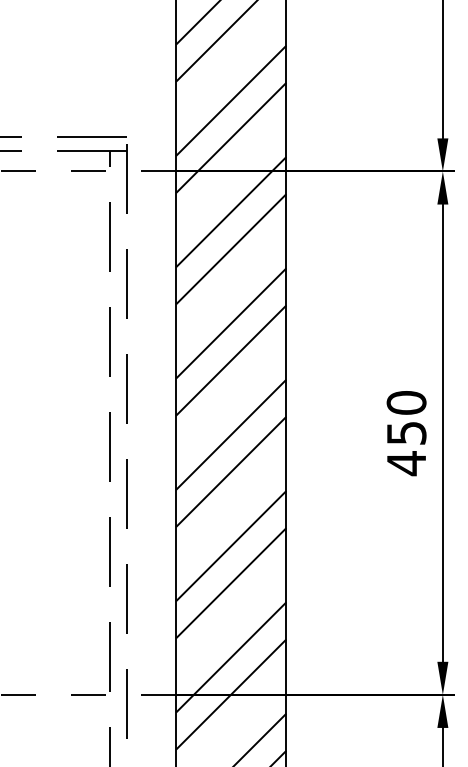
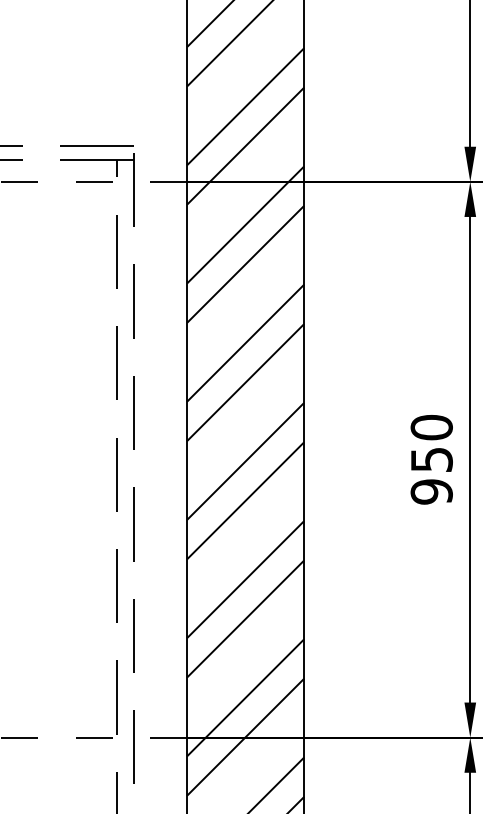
text: (406, 463) -> (431, 491), 450 -> 950

